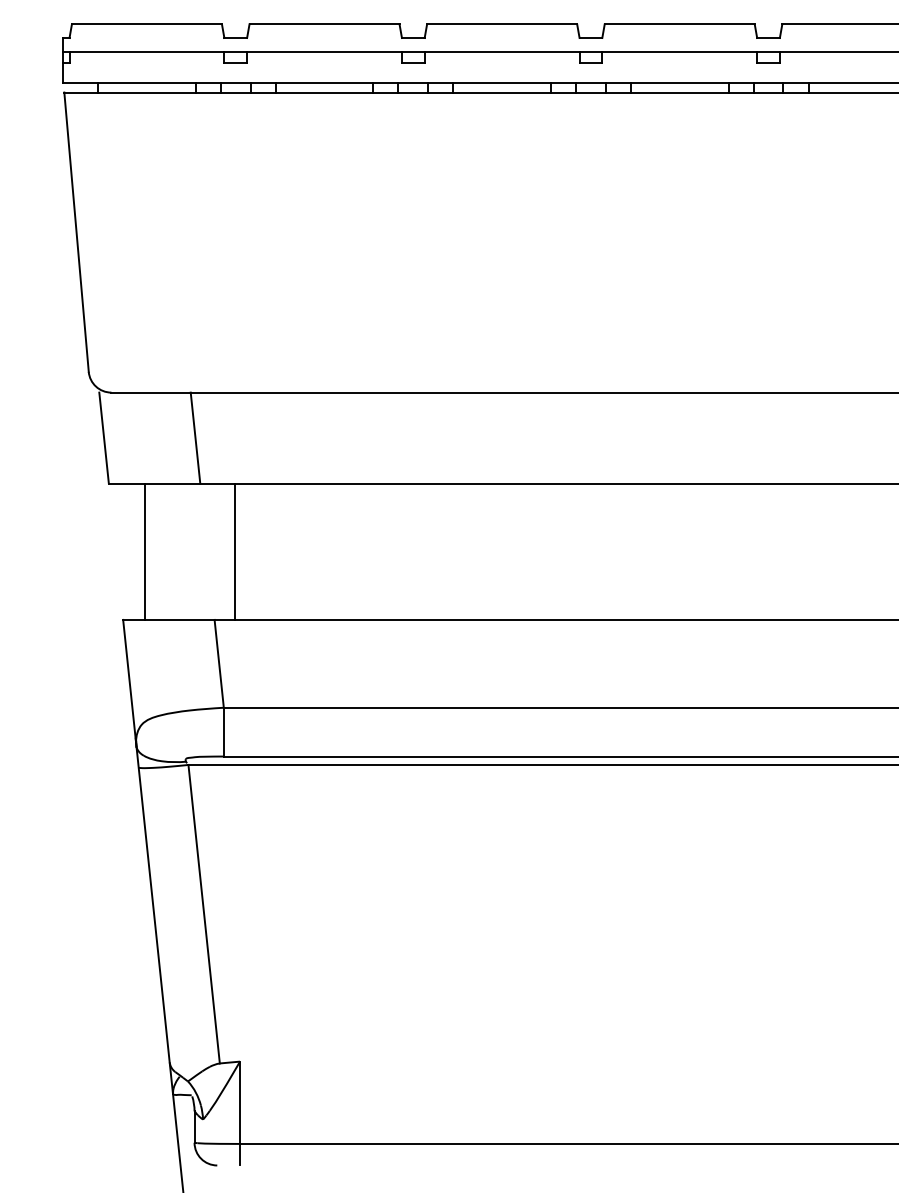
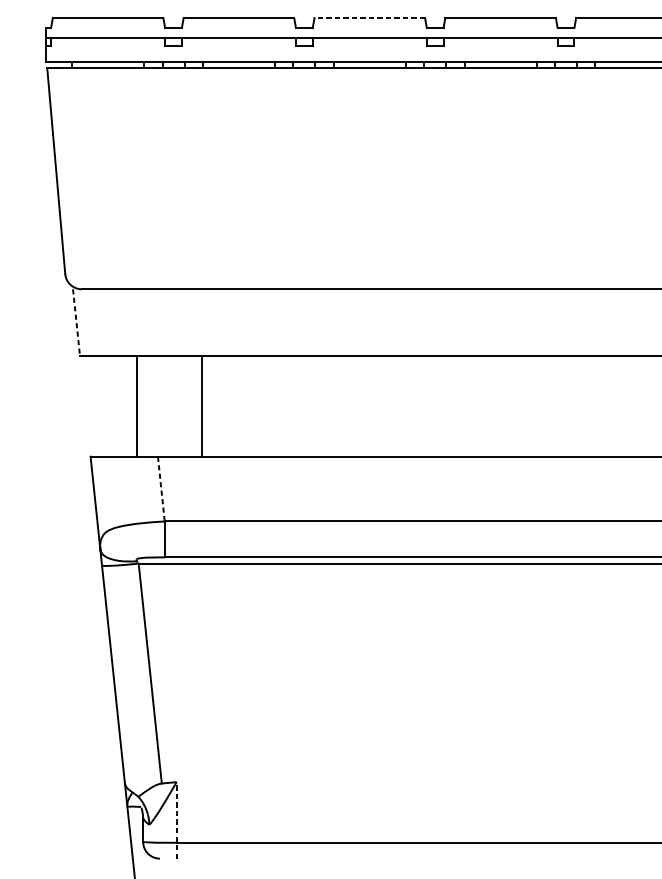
line: (501, 24) -> (369, 18), solid -> dashed
line: (195, 437) -> (143, 322), removed
line: (104, 438) -> (76, 323), solid -> dashed
line: (144, 551) -> (136, 406), moved
line: (235, 551) -> (202, 406), moved
line: (219, 664) -> (161, 489), solid -> dashed
line: (240, 1113) -> (177, 820), solid -> dashed

